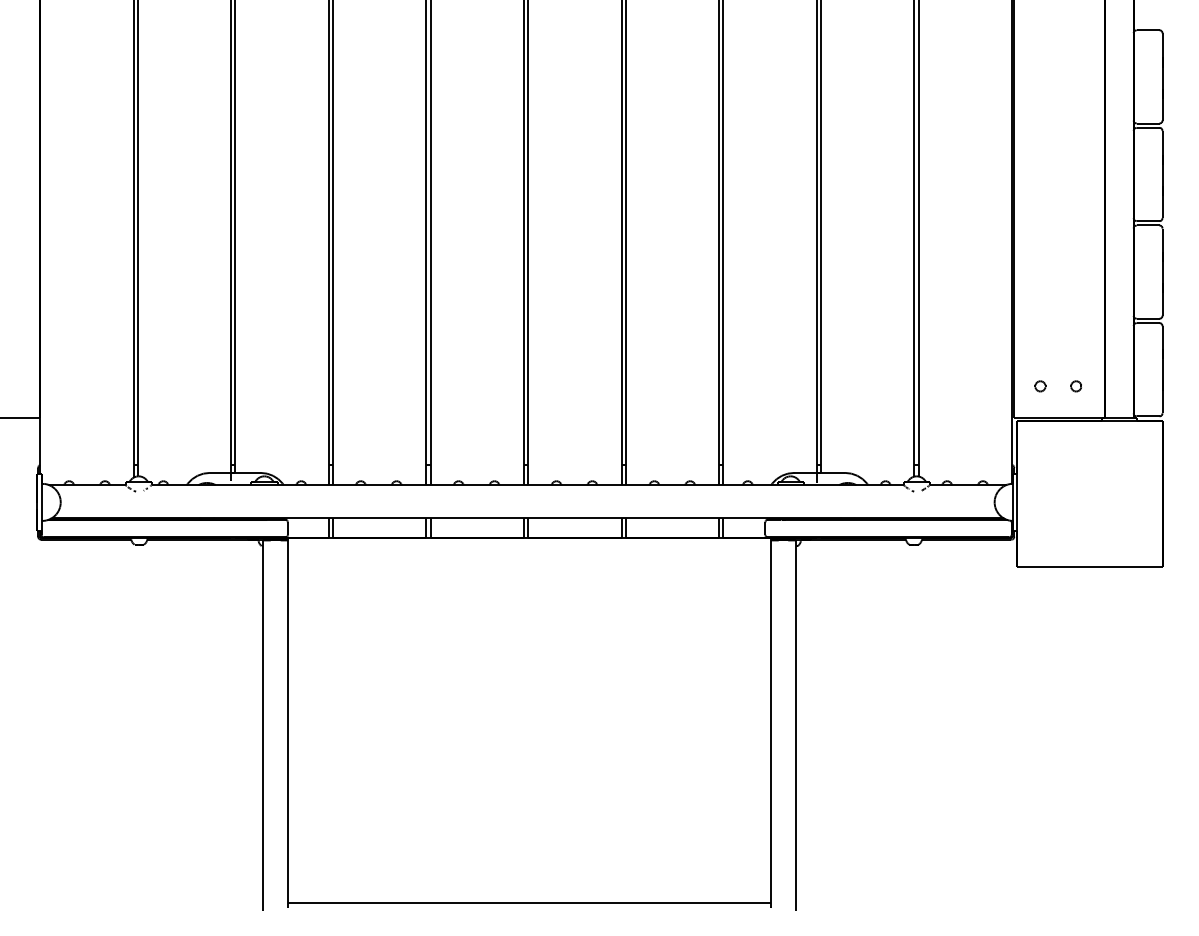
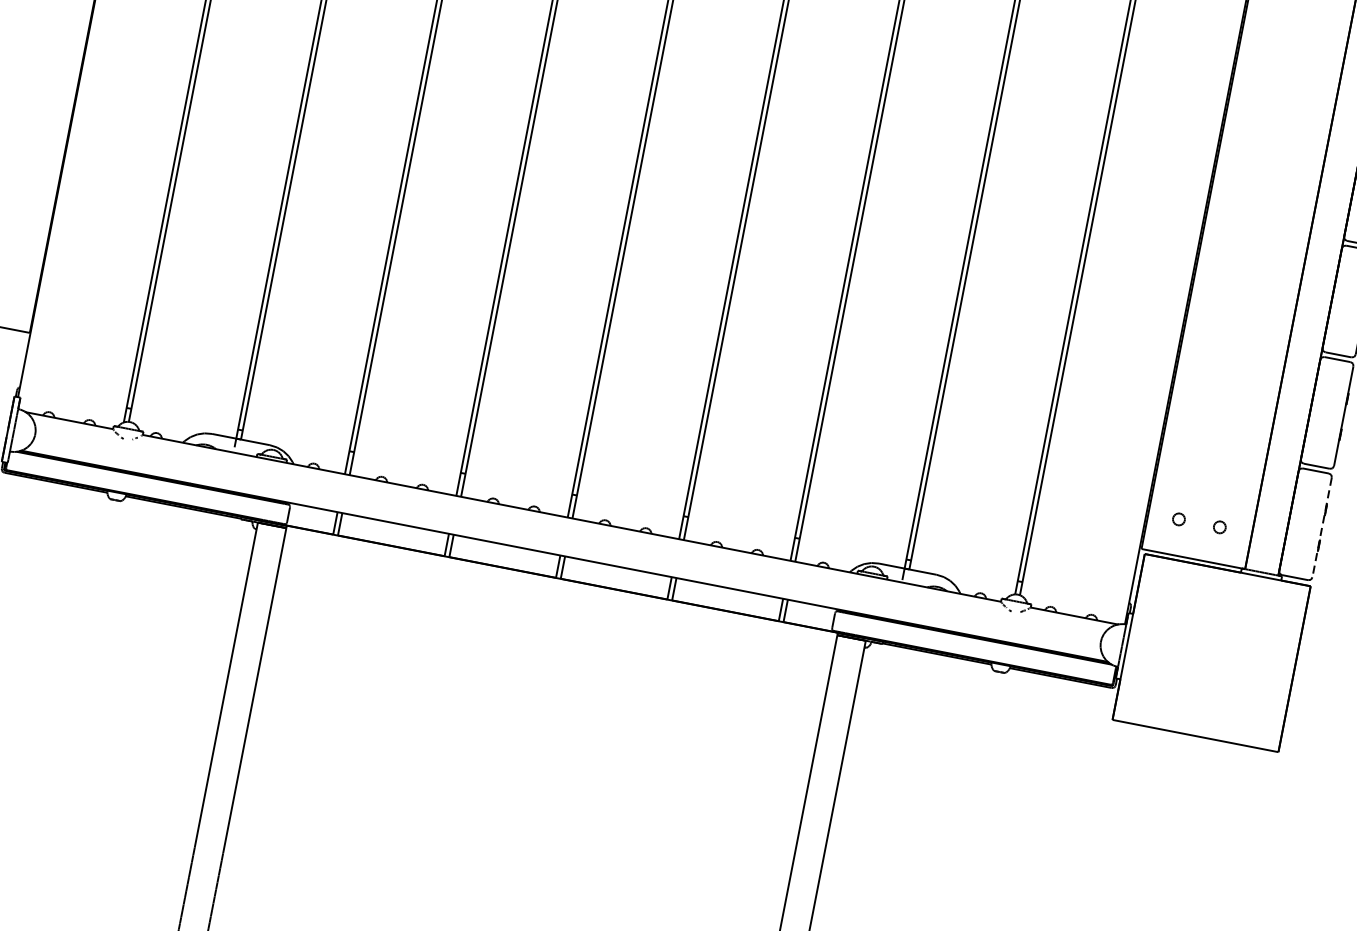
line: (1162, 369) -> (1322, 527), solid -> dashed

